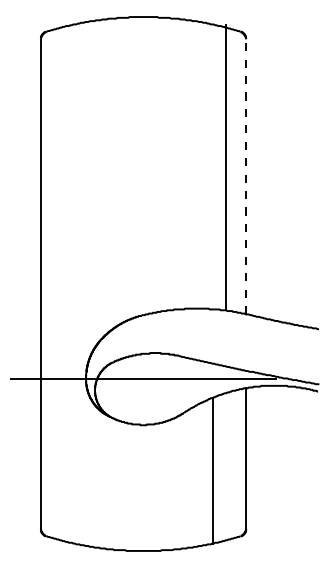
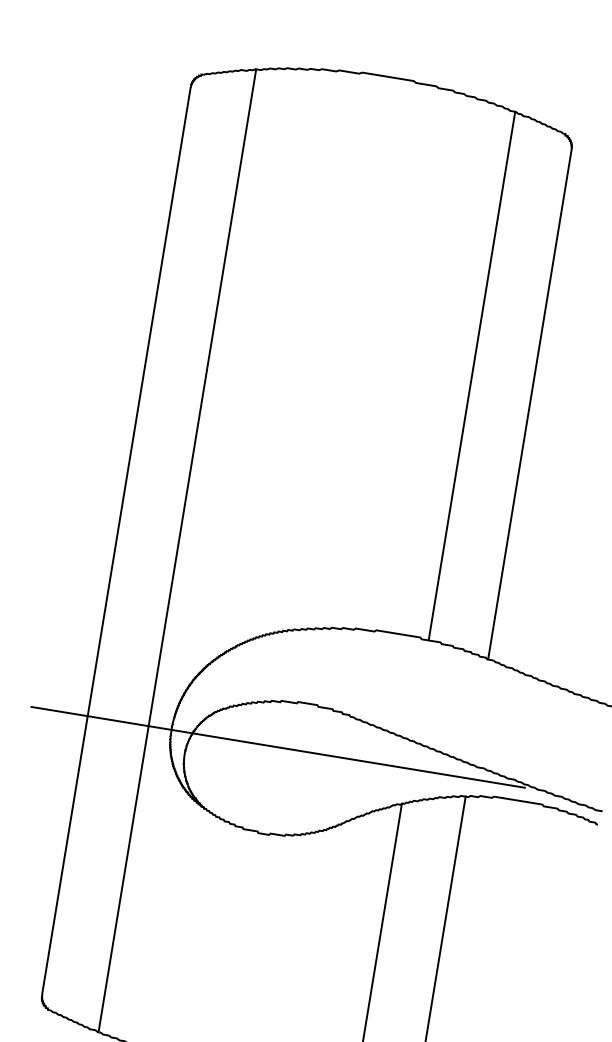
line: (226, 166) -> (472, 375), moved
line: (246, 176) -> (530, 403), dashed -> solid
line: (73, 283) -> (177, 549), added

